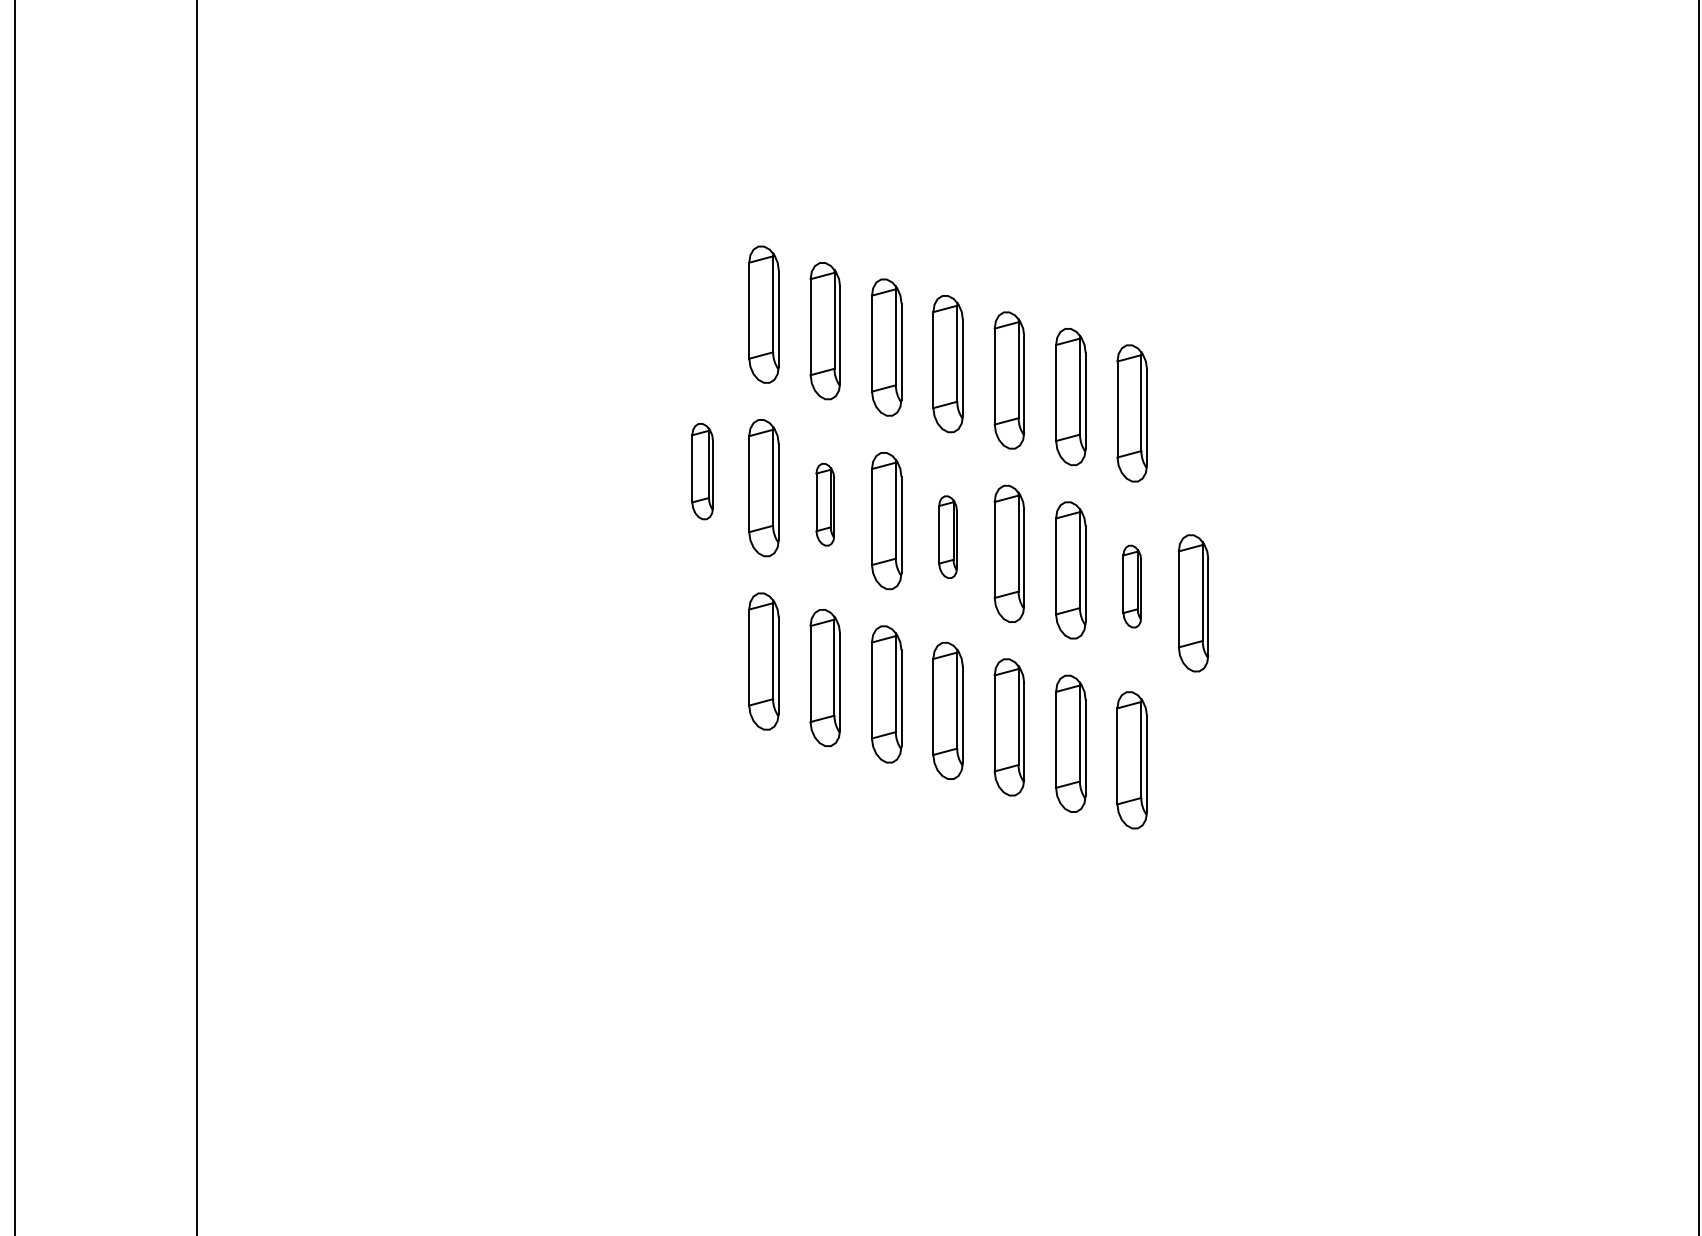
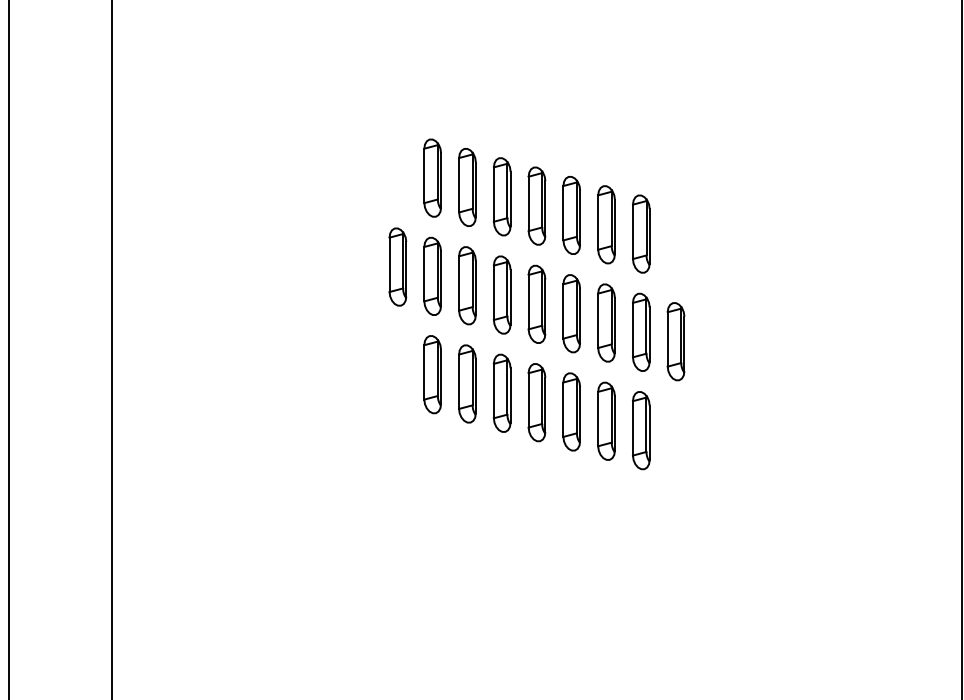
part: (701, 470) -> (397, 266), size x1.43
part: (825, 504) -> (467, 285), size x1.67
part: (947, 535) -> (536, 303), size x1.67
part: (1132, 585) -> (641, 331), size x1.67

